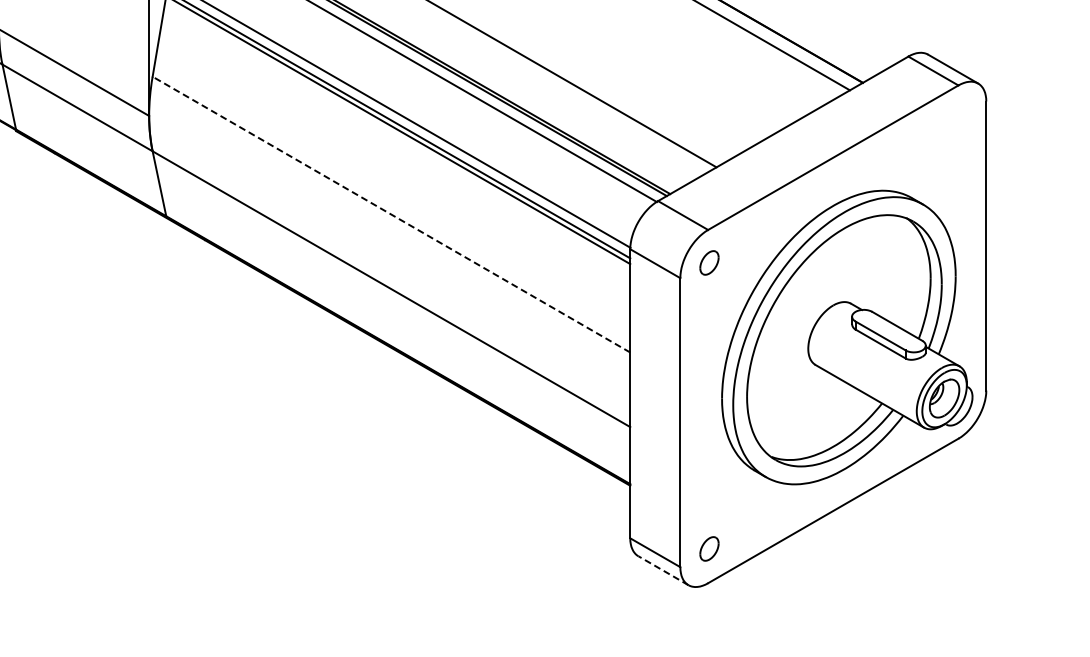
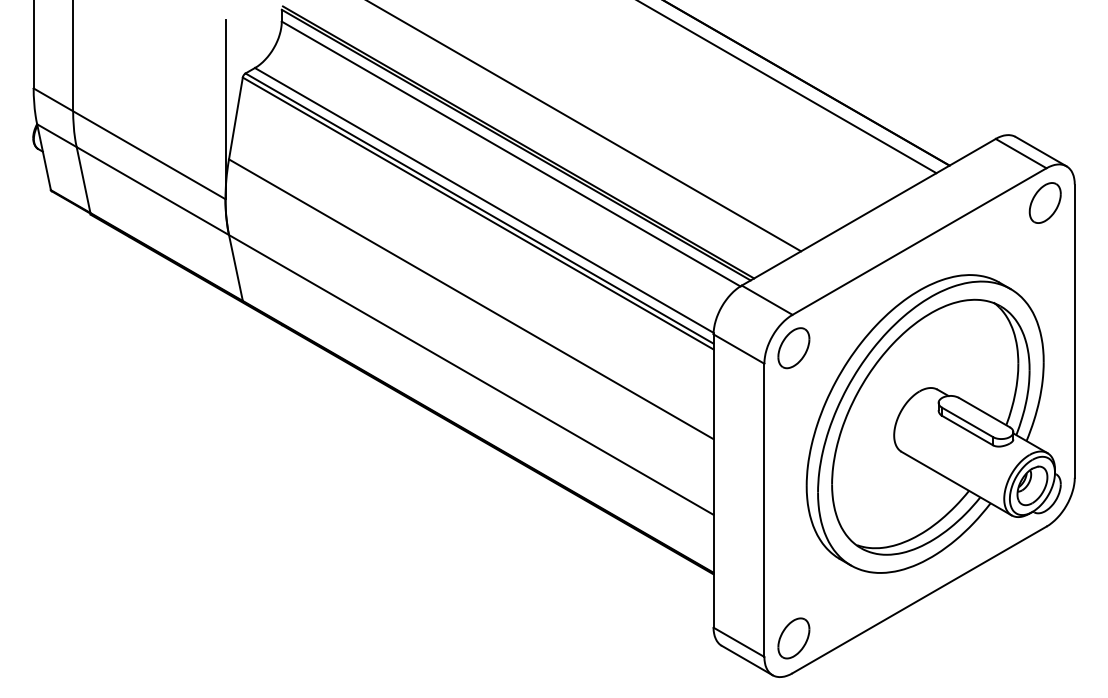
part: (956, 119) -> (1044, 202), added
line: (391, 214) -> (471, 299), dashed -> solid
part: (709, 263) -> (793, 348), size x1.67
part: (709, 548) -> (793, 638), size x1.67
line: (662, 570) -> (746, 660), dashed -> solid

